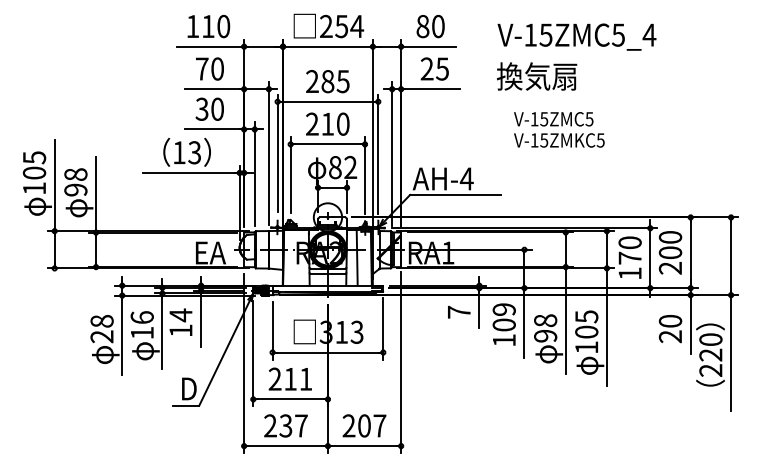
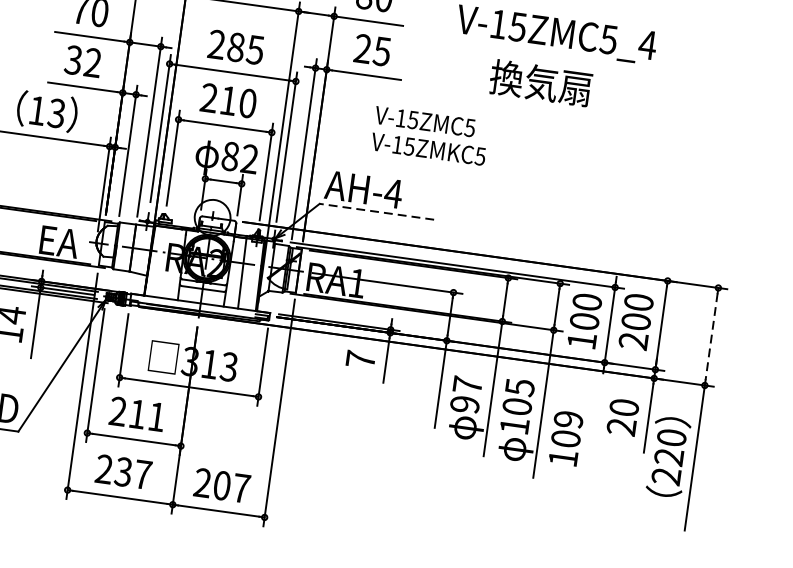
text: (536, 76) -> (540, 83), moved
text: (217, 108) -> (93, 61), 30 -> 32
text: (559, 129) -> (430, 135), moved
line: (455, 194) -> (376, 211), solid -> dashed
line: (731, 256) -> (712, 337), solid -> dashed
text: (629, 257) -> (583, 320), 170 -> 100
text: (545, 320) -> (467, 384), 98 -> 97
text: (503, 324) -> (565, 438), moved

